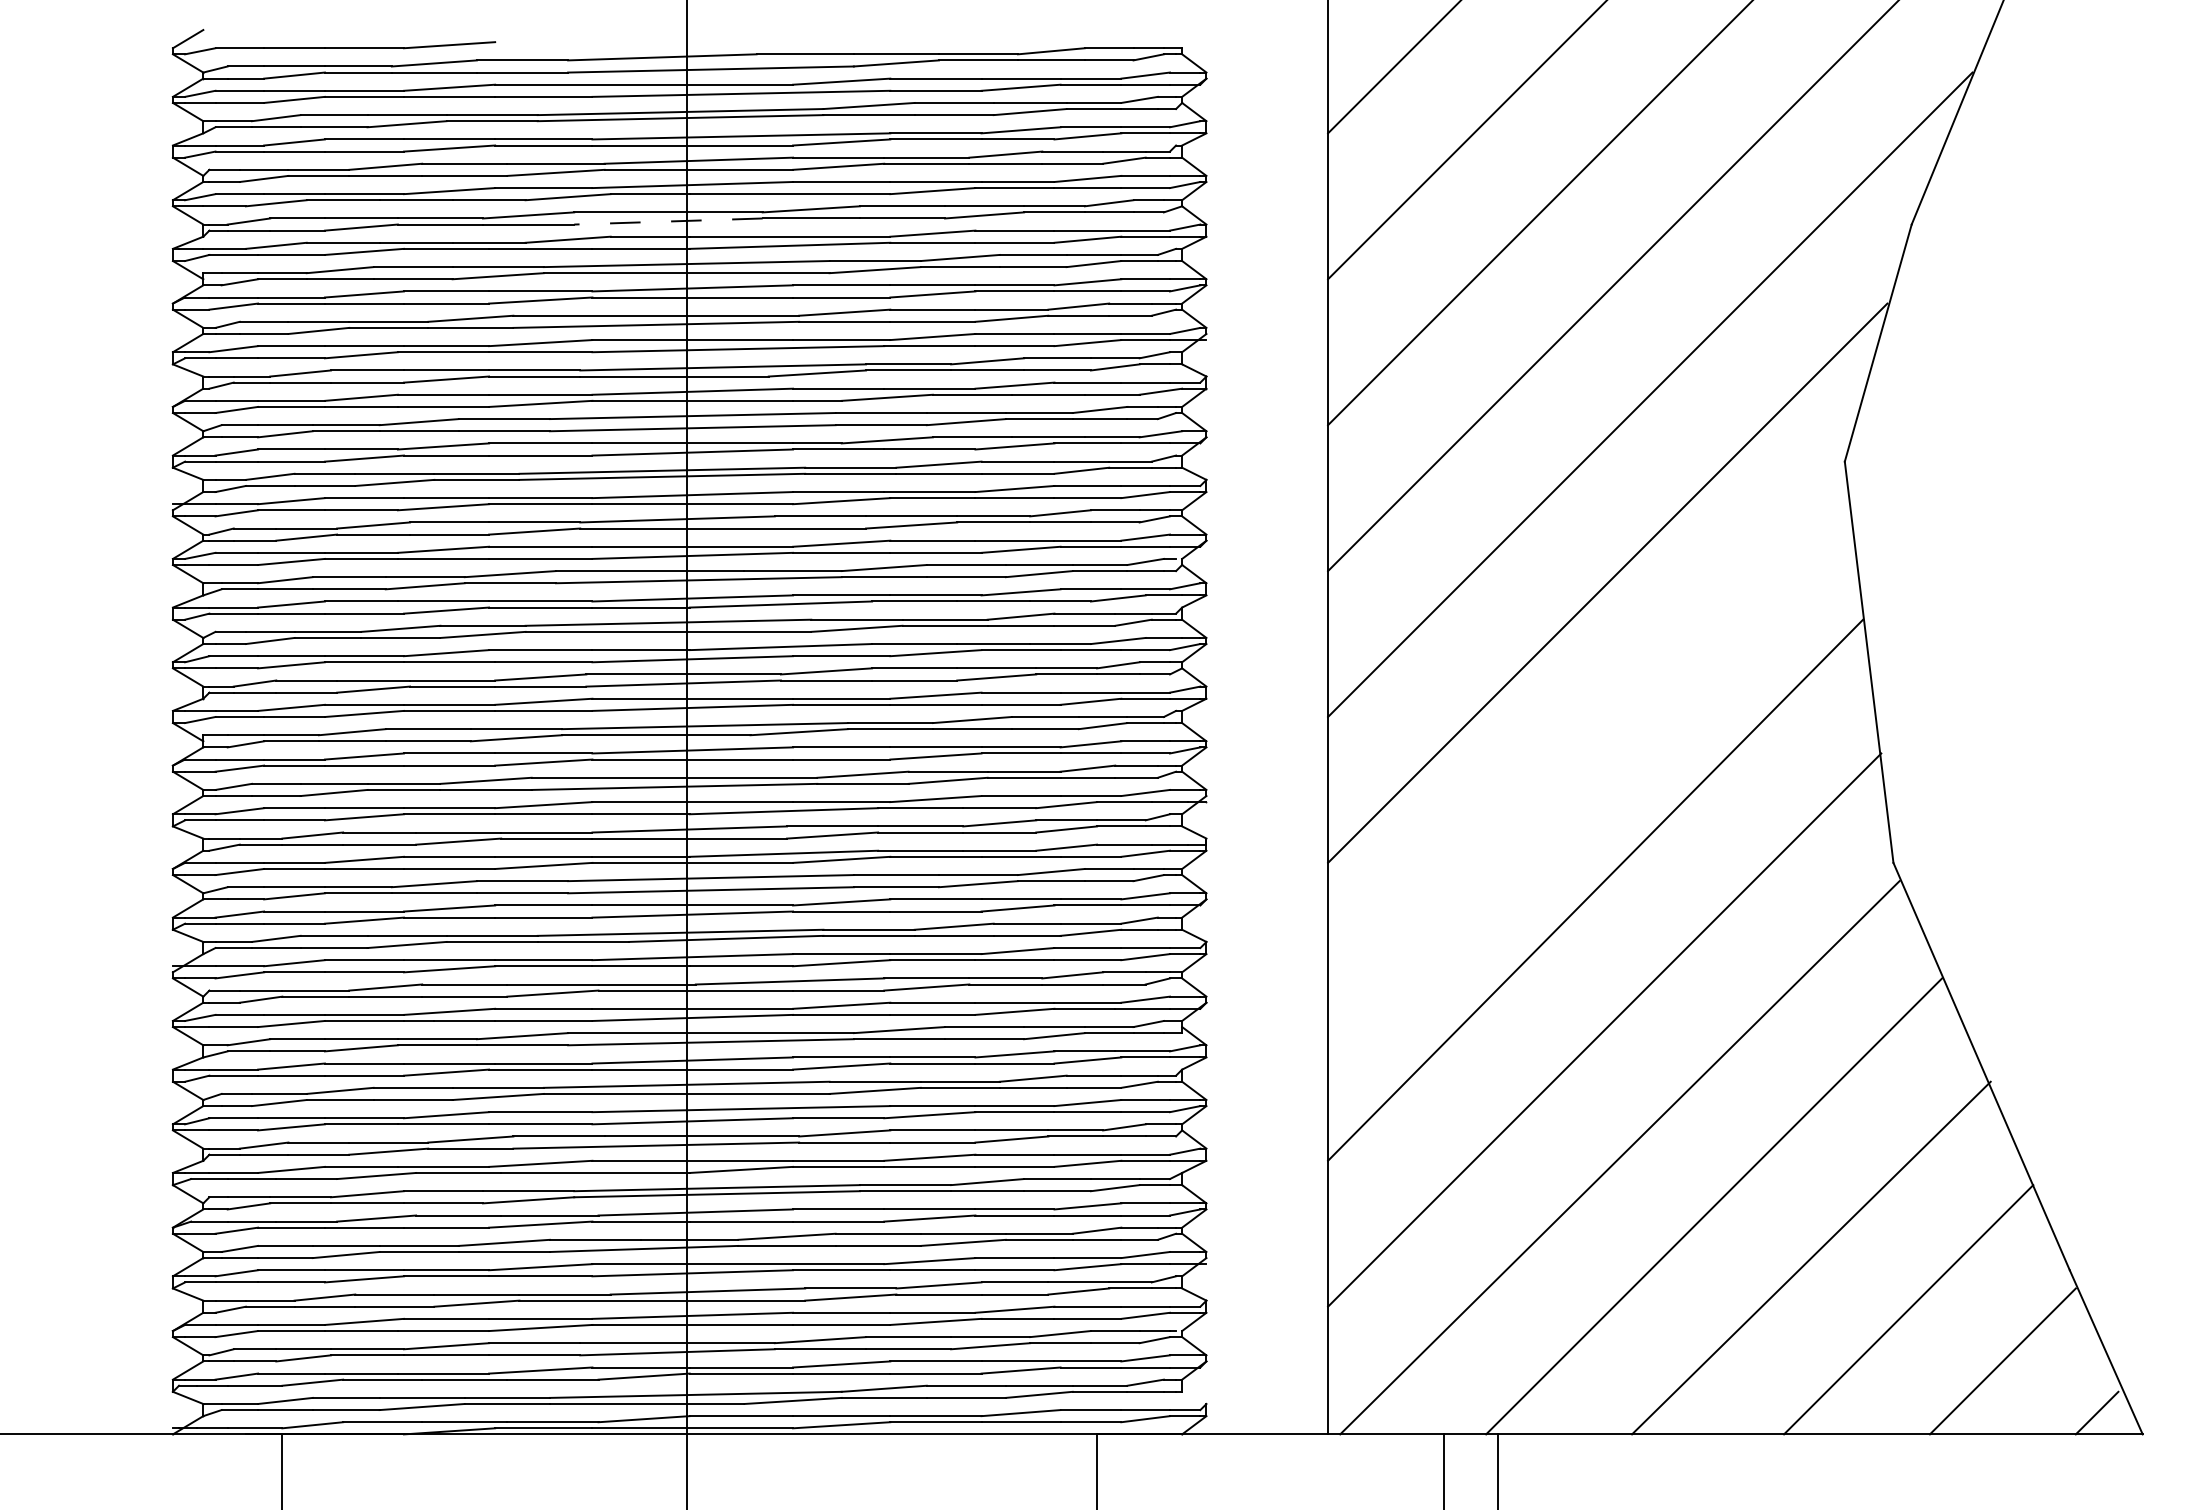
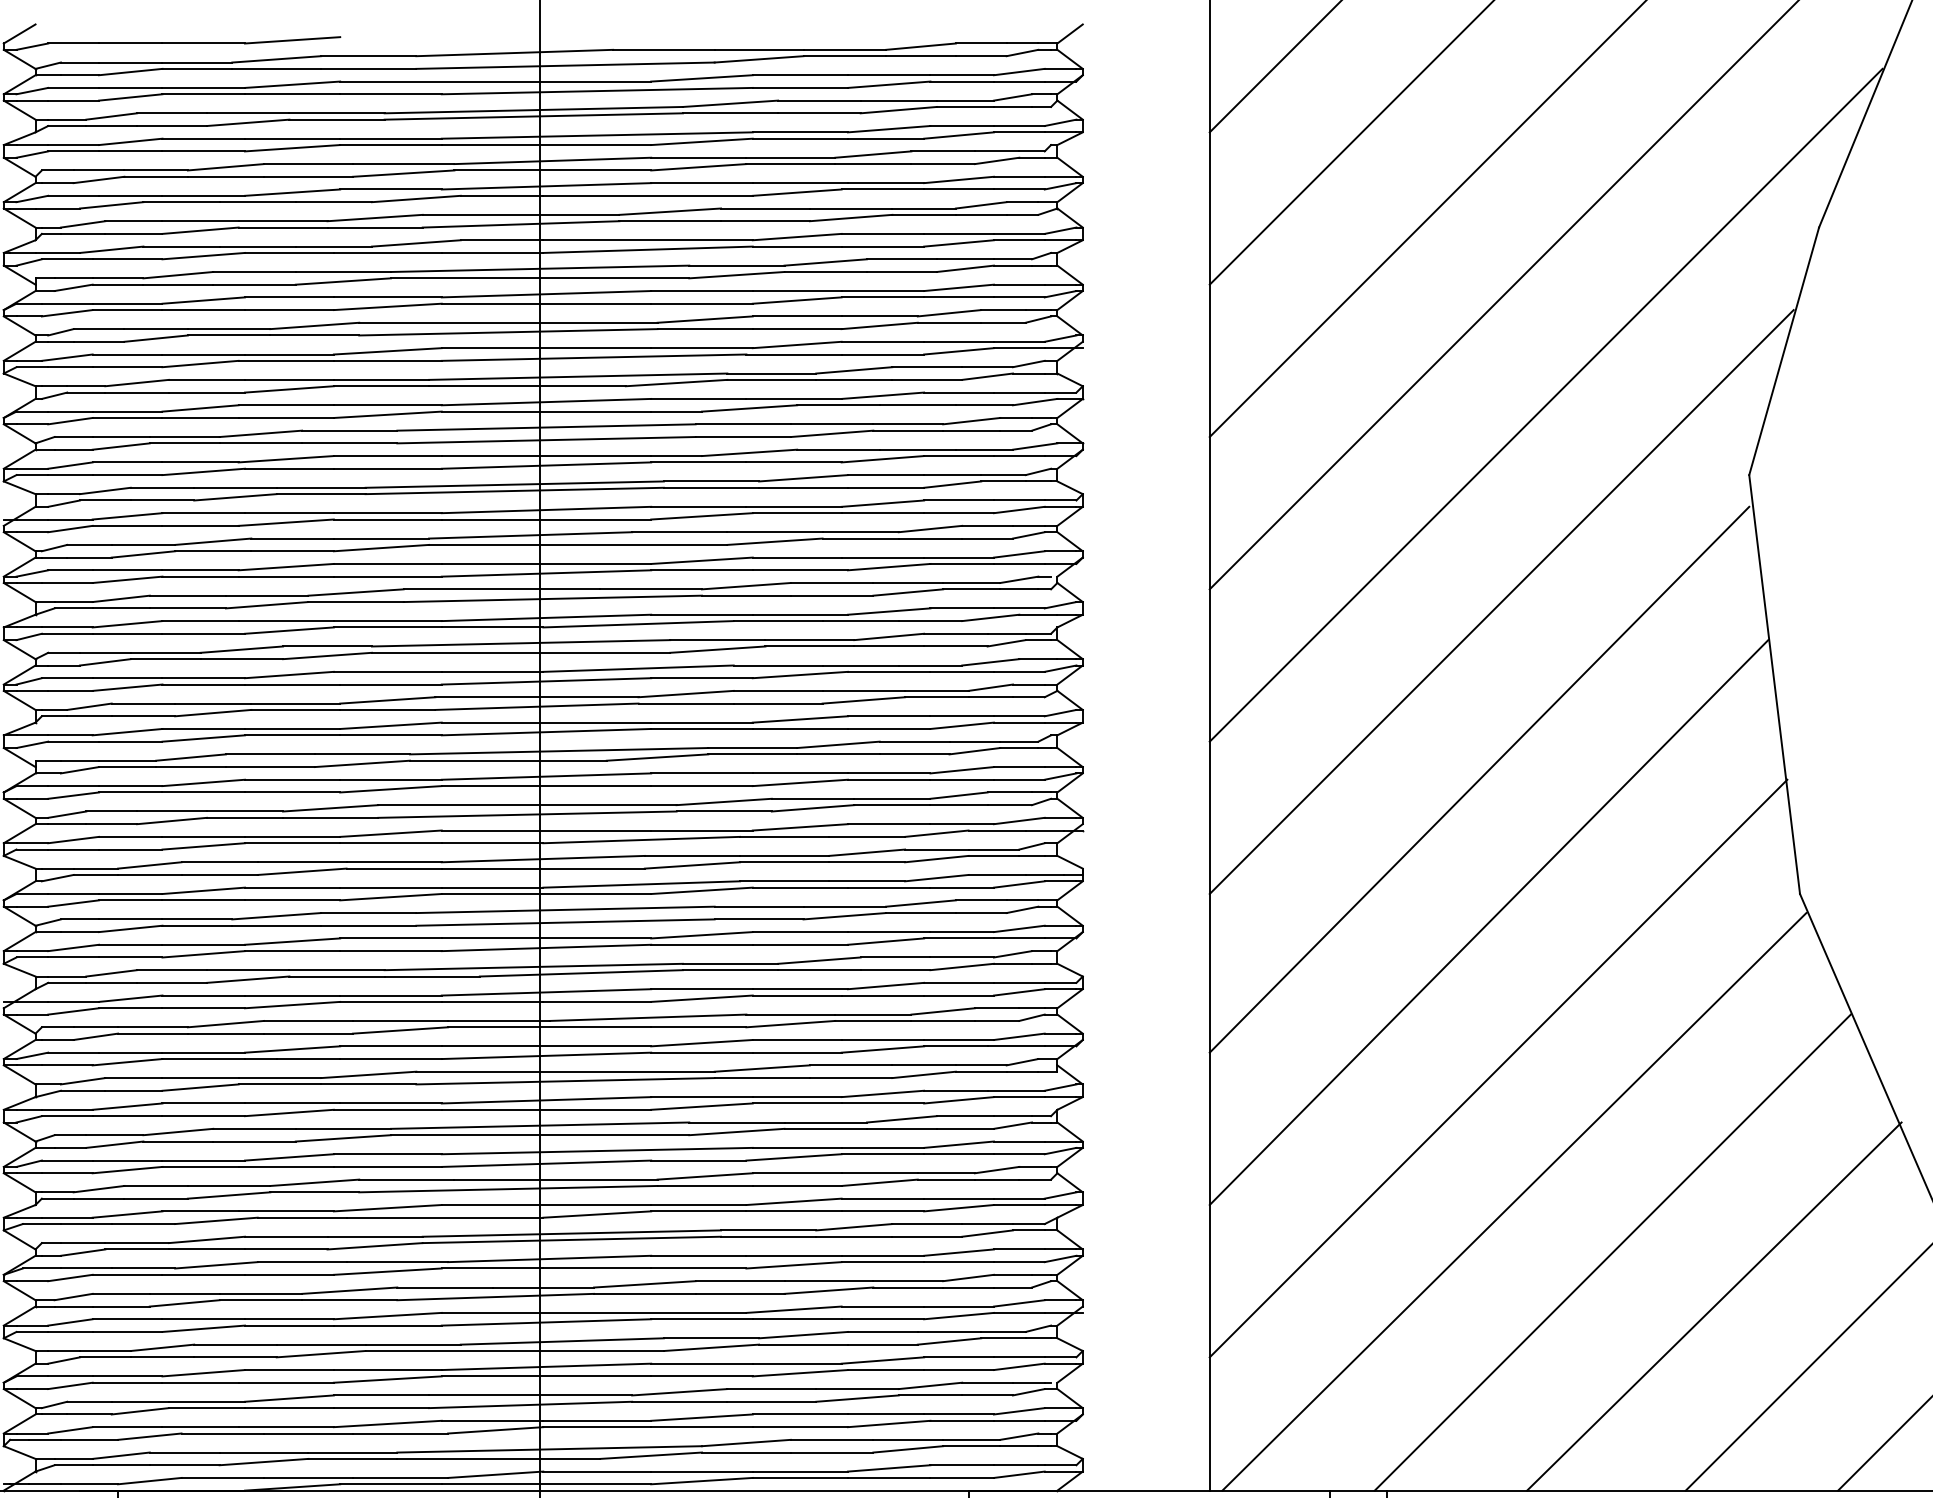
line: (1194, 39) -> (1070, 34), added
line: (667, 221) -> (520, 224), dashed -> solid
line: (1586, 753) -> (1479, 779), added
line: (1194, 1397) -> (1070, 1452), added

